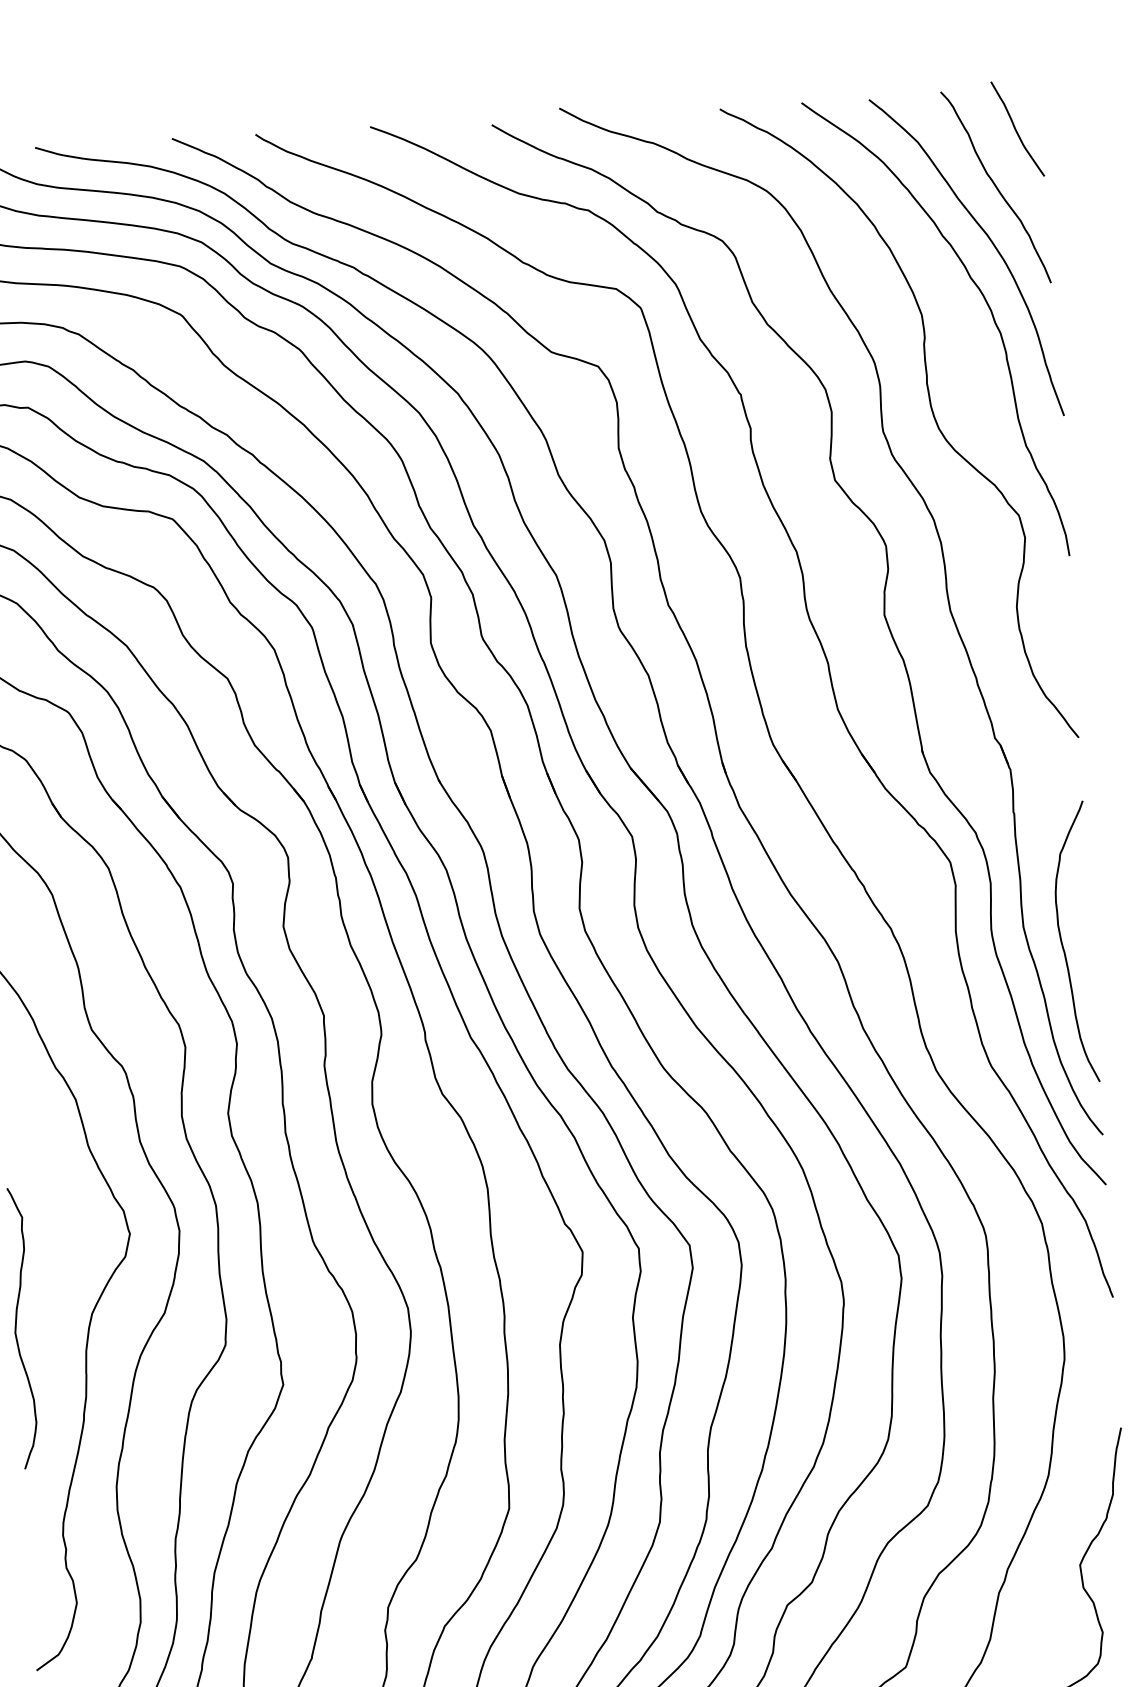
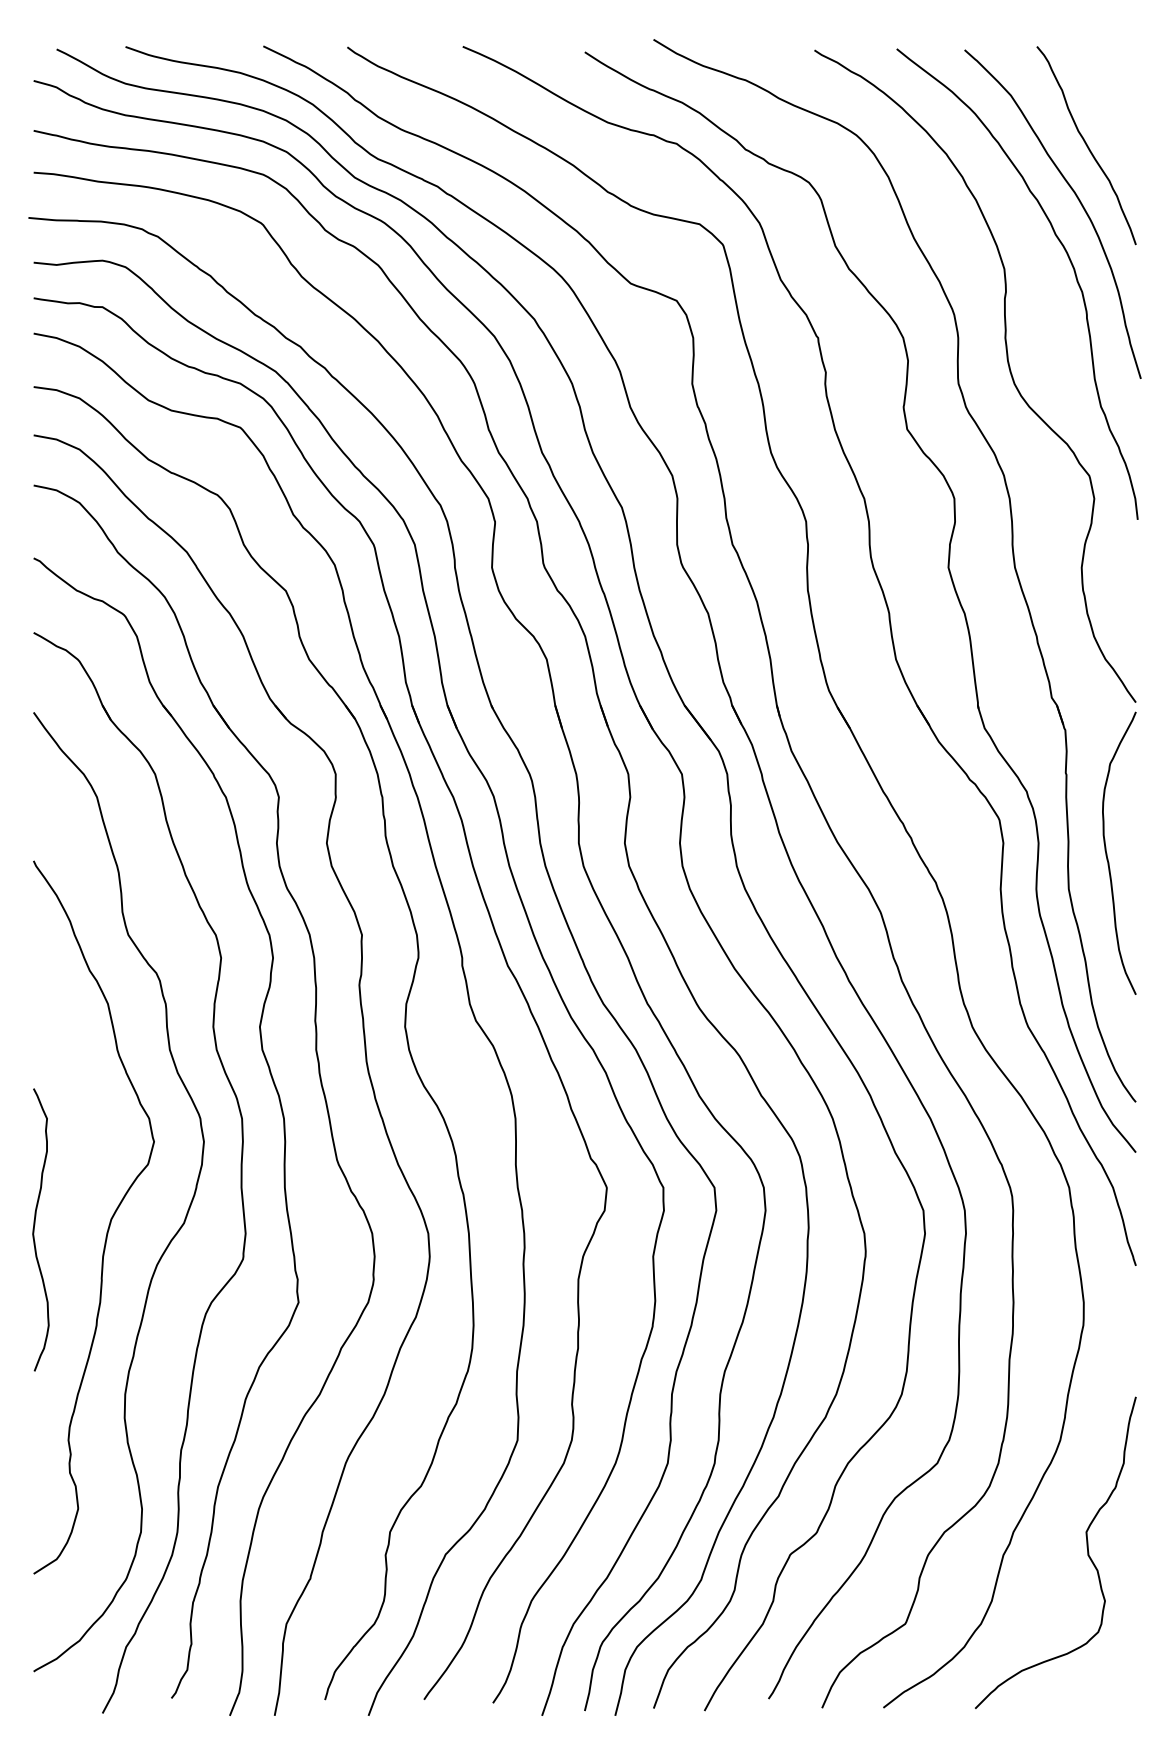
curve: (1016, 129) -> (1110, 88), removed
curve: (1063, 943) -> (1107, 853), moved

